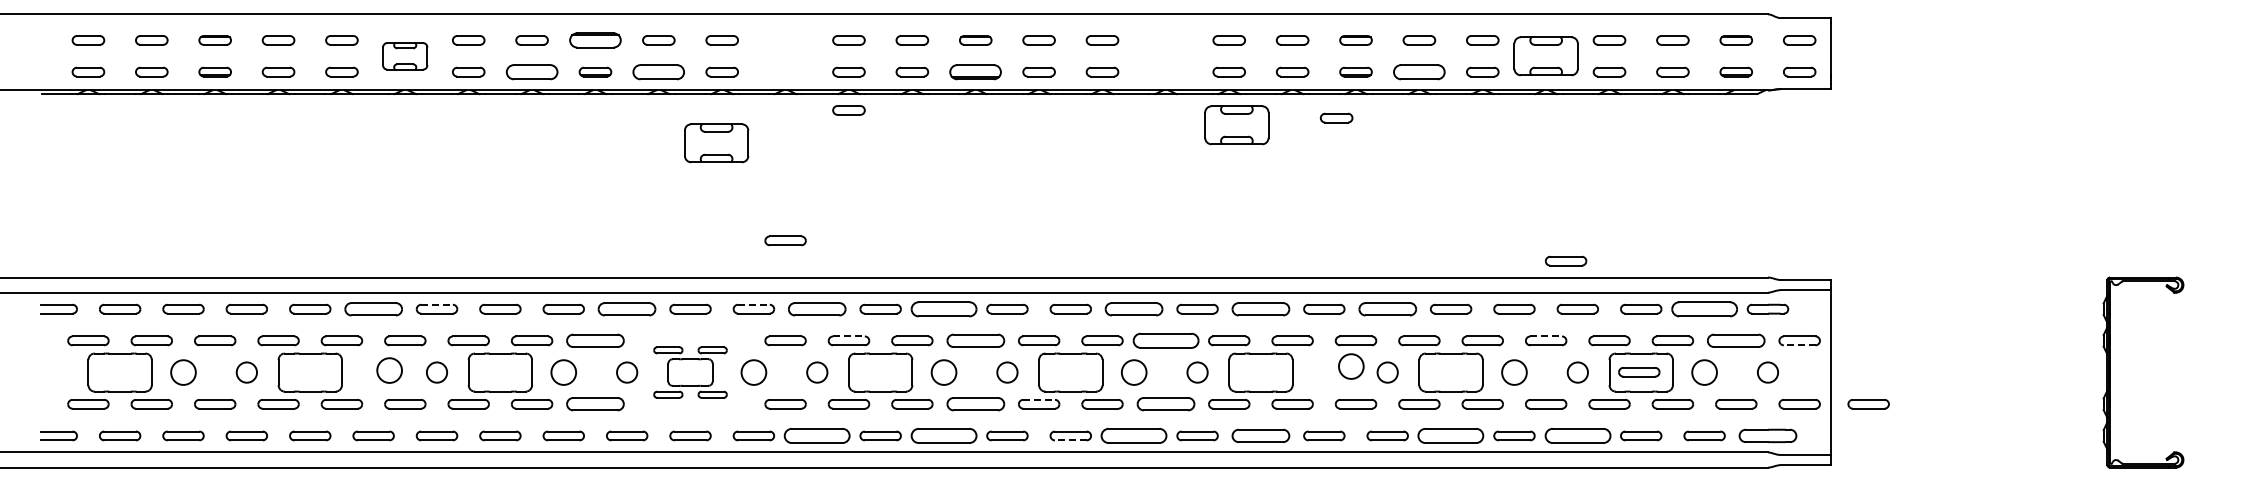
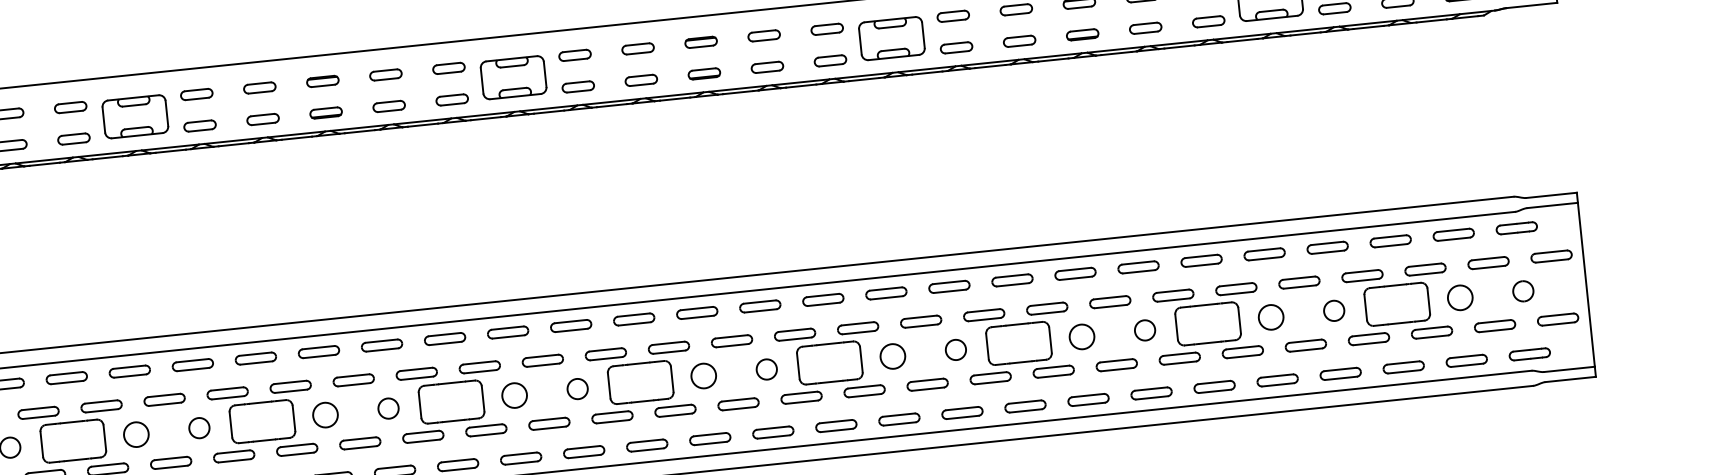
part: (595, 40) -> (322, 81), size x0.62
part: (404, 56) -> (134, 117), size x1.43
part: (531, 71) -> (262, 118), size x0.62
part: (658, 71) -> (388, 105), size x0.62
part: (975, 71) -> (704, 73), size x0.62
part: (1419, 71) -> (1145, 27), size x0.62
part: (848, 110) -> (581, 125), removed
part: (1336, 117) -> (1067, 81), removed
part: (1236, 125) -> (891, 38), moved
part: (716, 143) -> (513, 77), moved
part: (785, 240) -> (532, 260), removed
part: (1566, 260) -> (1311, 200), removed
line: (437, 304) -> (192, 360), dashed -> solid
line: (753, 304) -> (507, 327), dashed -> solid
part: (373, 308) -> (129, 370), size x0.71
part: (627, 308) -> (382, 344), size x0.71
part: (817, 308) -> (571, 325), size x0.71
part: (943, 308) -> (696, 312), size x0.62
part: (1134, 308) -> (886, 292), size x0.71
part: (1260, 308) -> (1011, 279), size x0.71
part: (1387, 308) -> (1138, 266), size x0.71
part: (1704, 308) -> (1453, 234), size x0.62
line: (848, 336) -> (605, 349), dashed -> solid
line: (1546, 336) -> (1299, 278), dashed -> solid
part: (595, 340) -> (353, 379), size x0.71
part: (975, 340) -> (731, 340), size x0.71
part: (1165, 340) -> (920, 321), size x0.62
part: (1736, 340) -> (1488, 262), size x0.71
line: (1799, 345) -> (1551, 261), dashed -> solid
circle: (1351, 366) -> (1082, 336), moved
circle: (389, 370) -> (136, 434), moved
part: (690, 372) -> (451, 402), size x1.43
part: (1639, 372) -> (1395, 304), removed
line: (1039, 399) -> (801, 392), dashed -> solid
part: (595, 404) -> (360, 443), size x0.71
part: (975, 404) -> (738, 404), size x0.71
part: (1165, 404) -> (927, 385), size x0.71
part: (1868, 404) -> (1626, 312), removed
part: (817, 435) -> (584, 451), size x0.62
part: (943, 435) -> (709, 438), size x0.62
part: (1134, 435) -> (899, 419), size x0.62
part: (1260, 435) -> (1025, 406), size x0.71
part: (1451, 435) -> (1214, 386), size x0.62
part: (1577, 435) -> (1340, 373), size x0.62
part: (1767, 435) -> (1529, 353), size x0.71
line: (1070, 440) -> (836, 430), dashed -> solid

